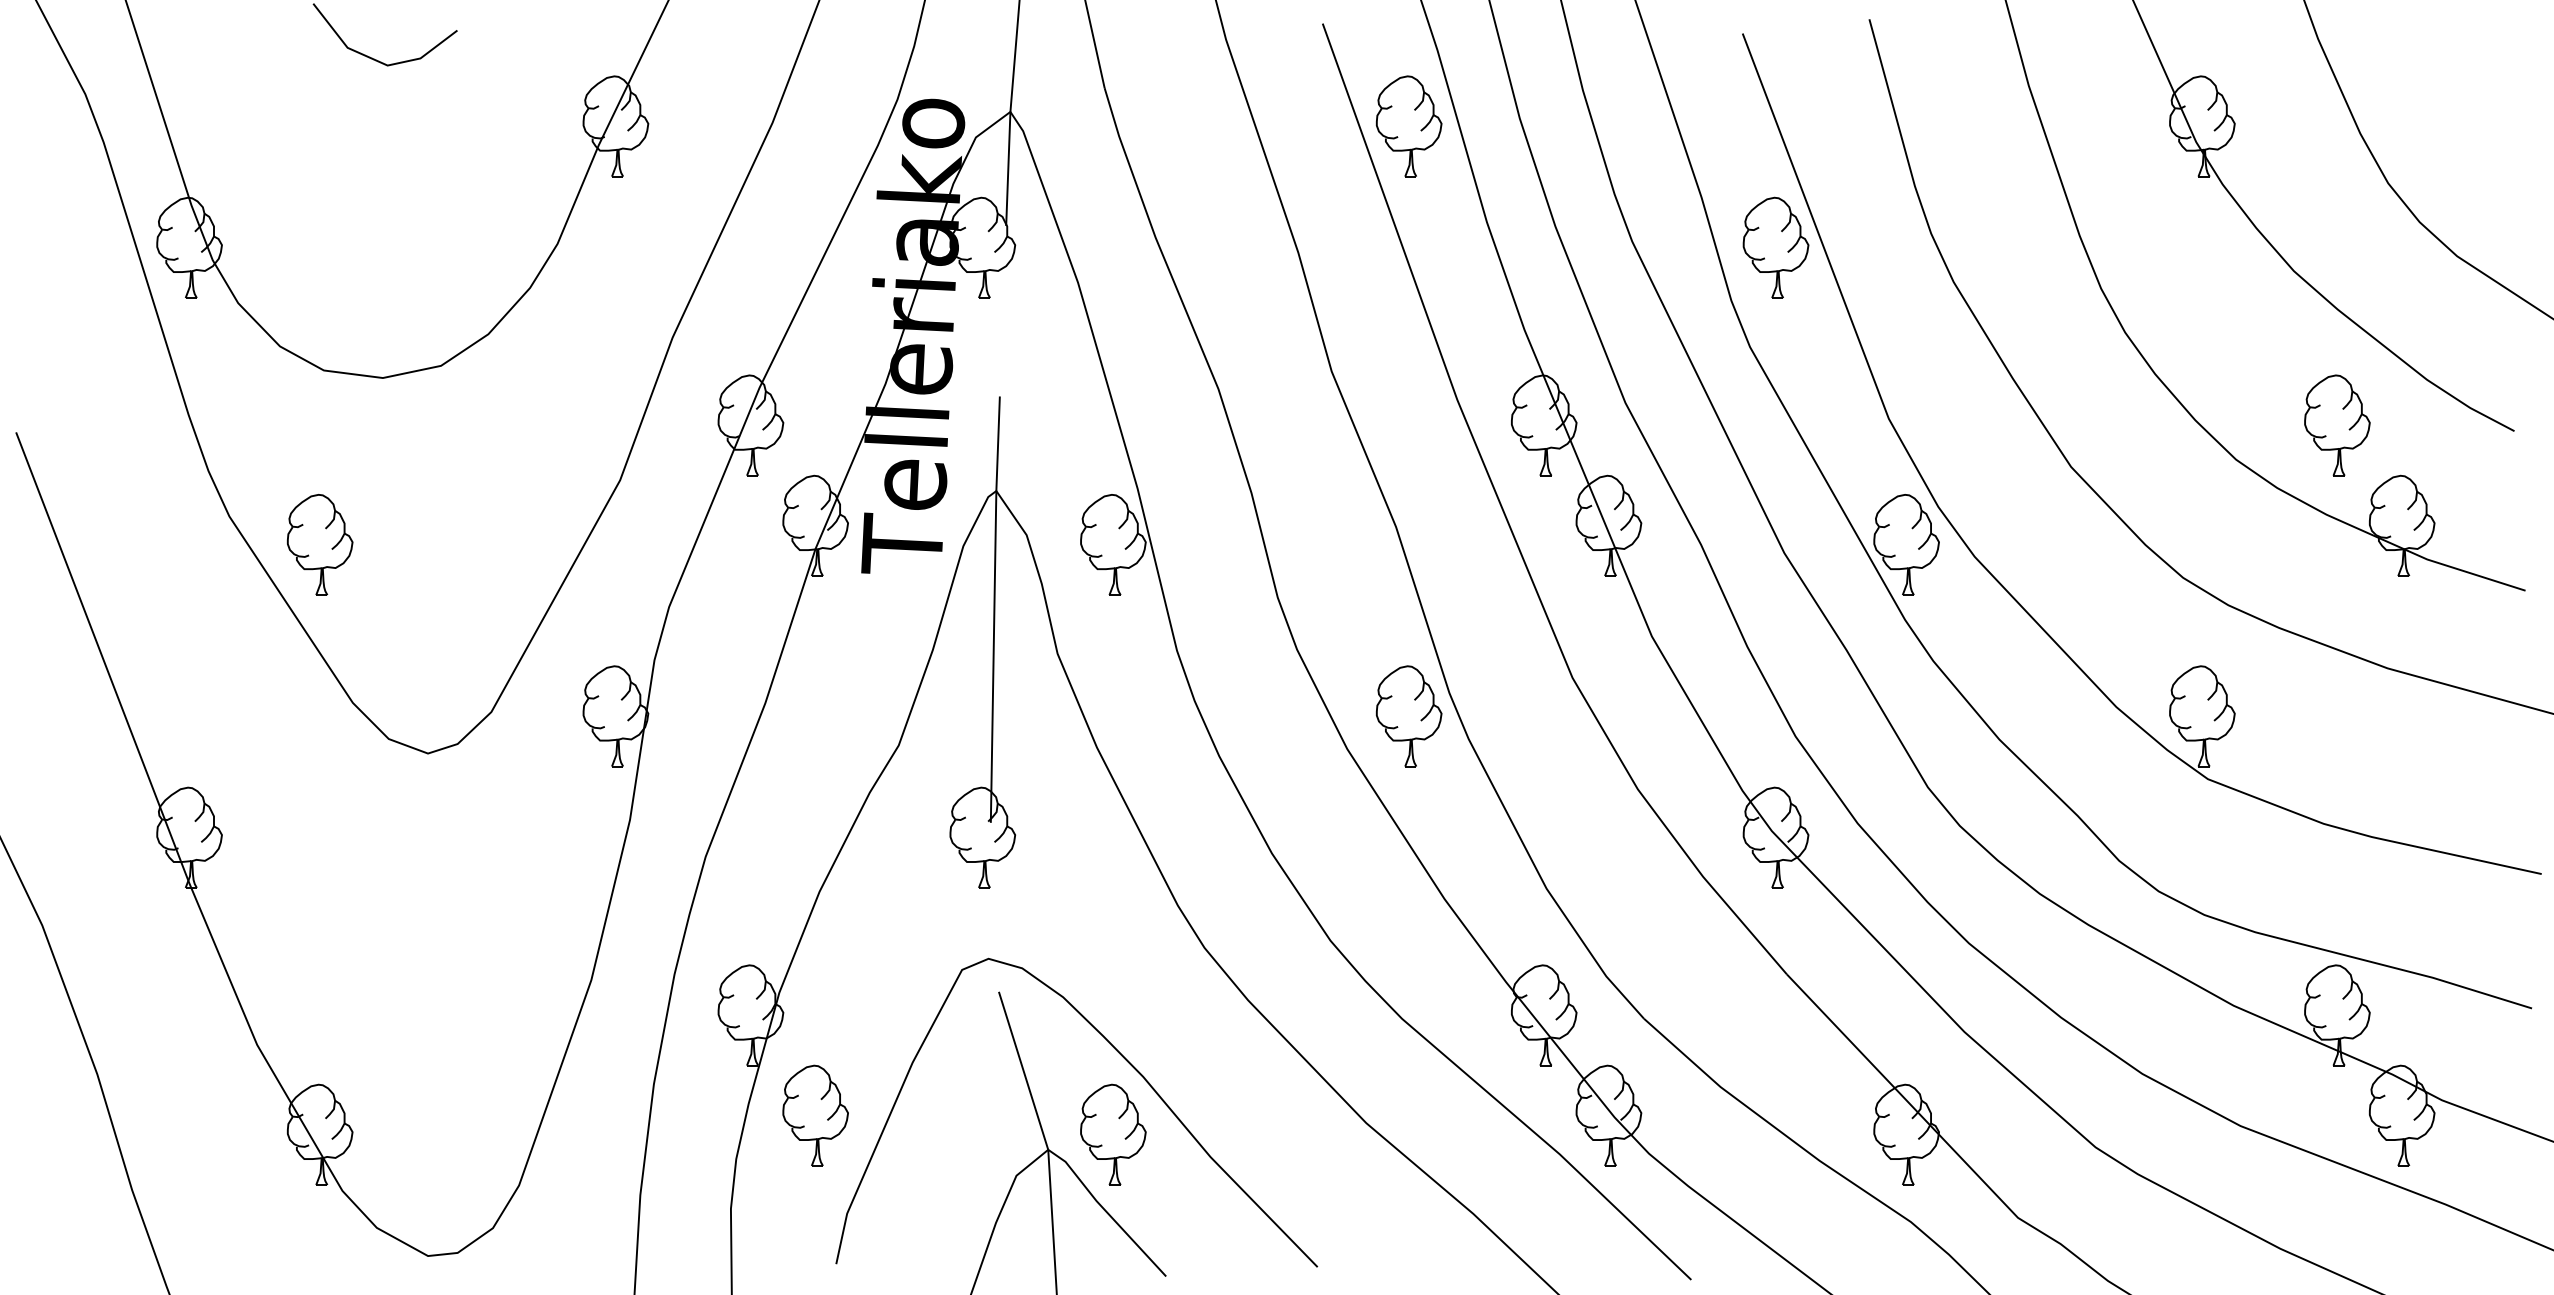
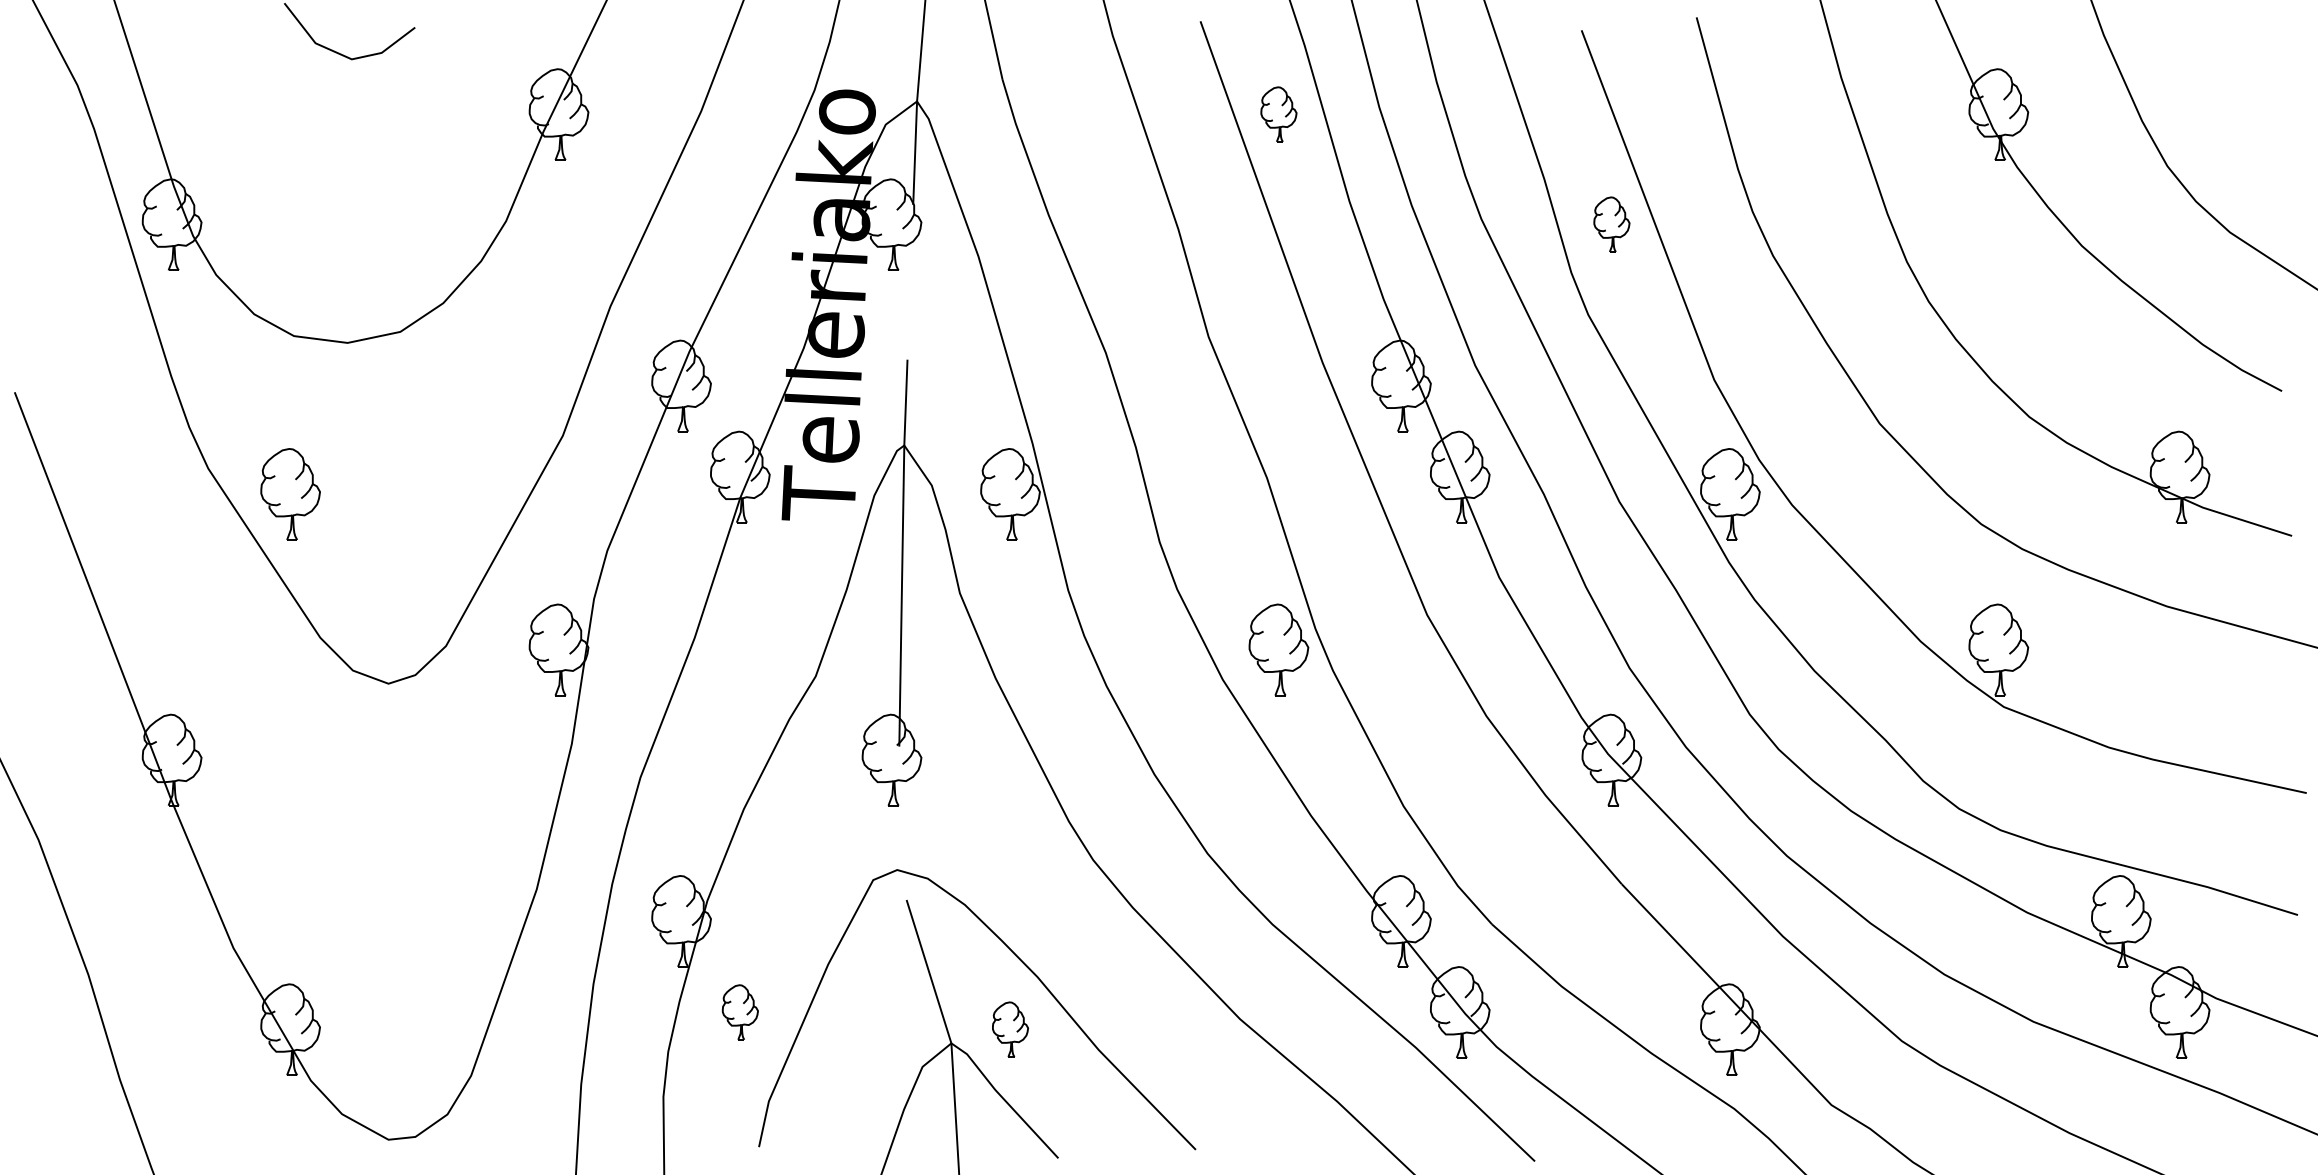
part: (1408, 126) -> (1278, 114), size x0.6
part: (1775, 247) -> (1611, 224), size x0.6
part: (2337, 424) -> (2121, 385), removed
part: (815, 1115) -> (740, 1012), size x0.6
part: (1113, 1134) -> (1010, 1029), size x0.6

